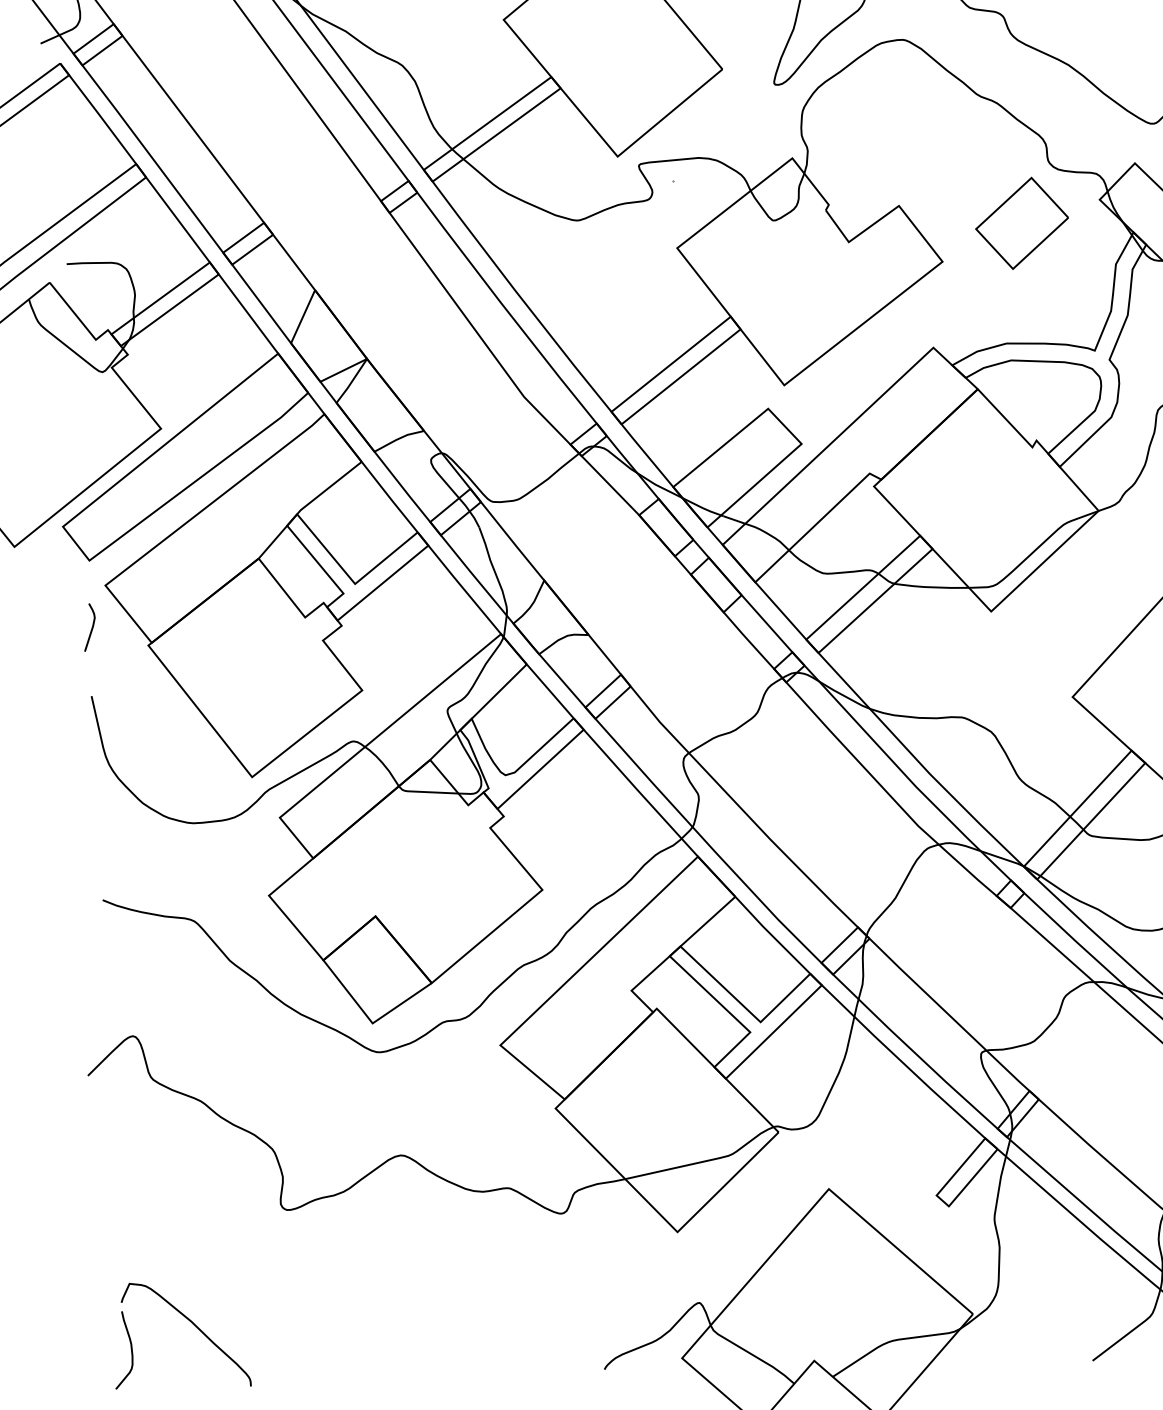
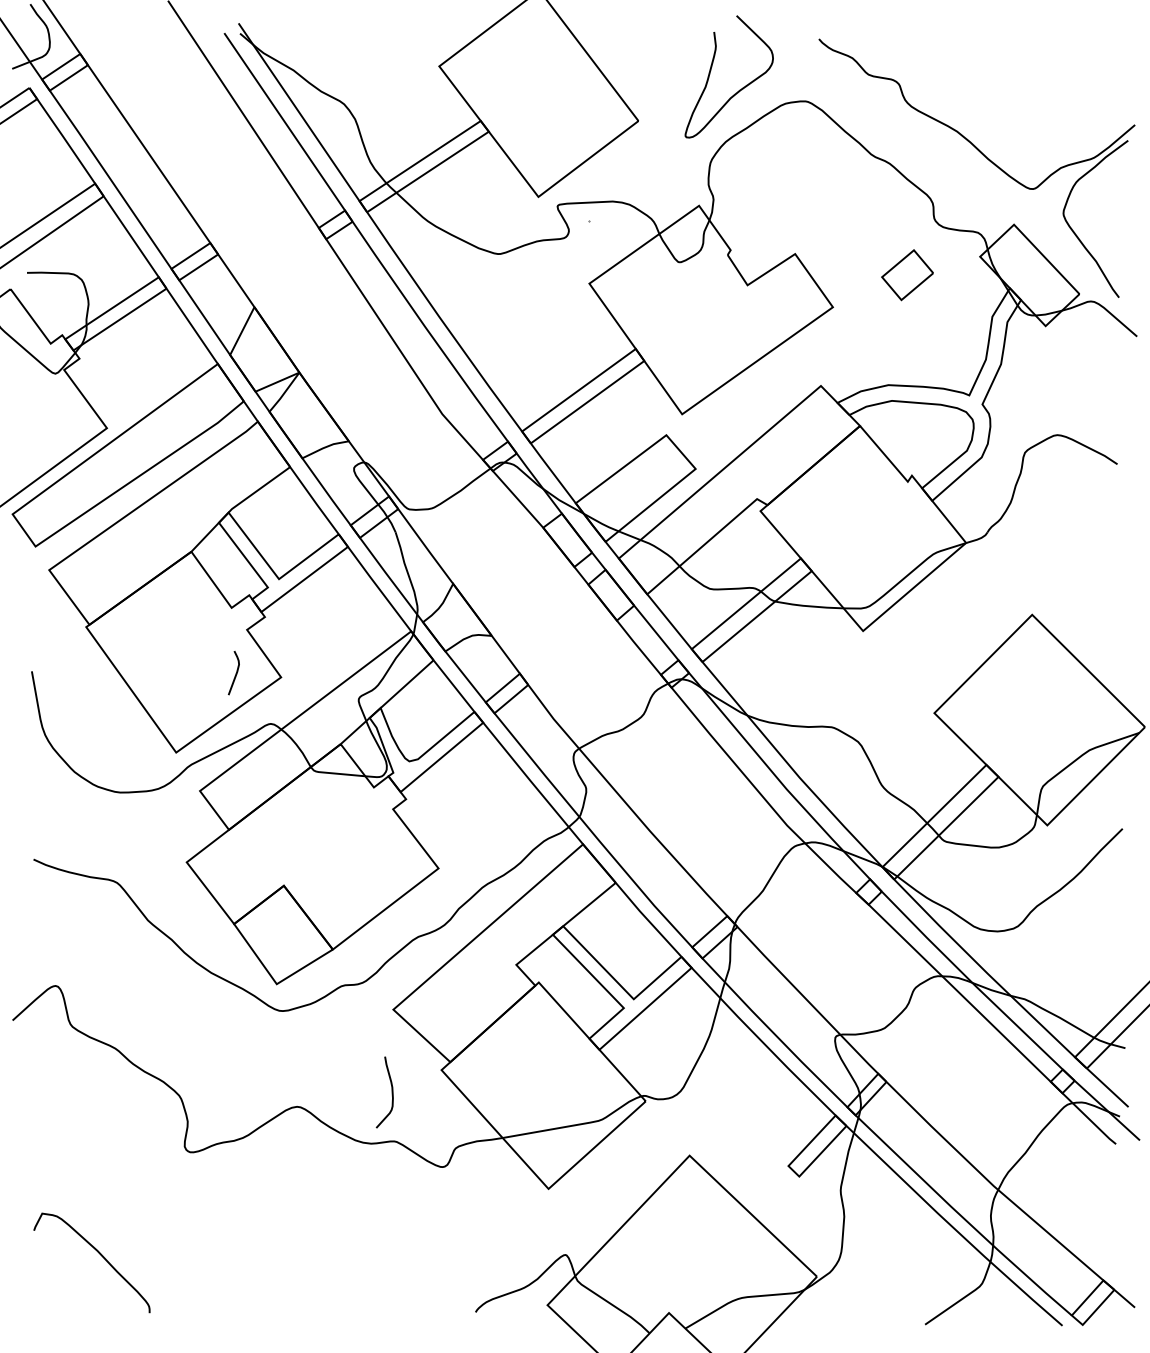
part: (1021, 222) -> (907, 274), size x0.6
curve: (91, 627) -> (235, 673), moved
curve: (130, 1349) -> (391, 1092), moved

